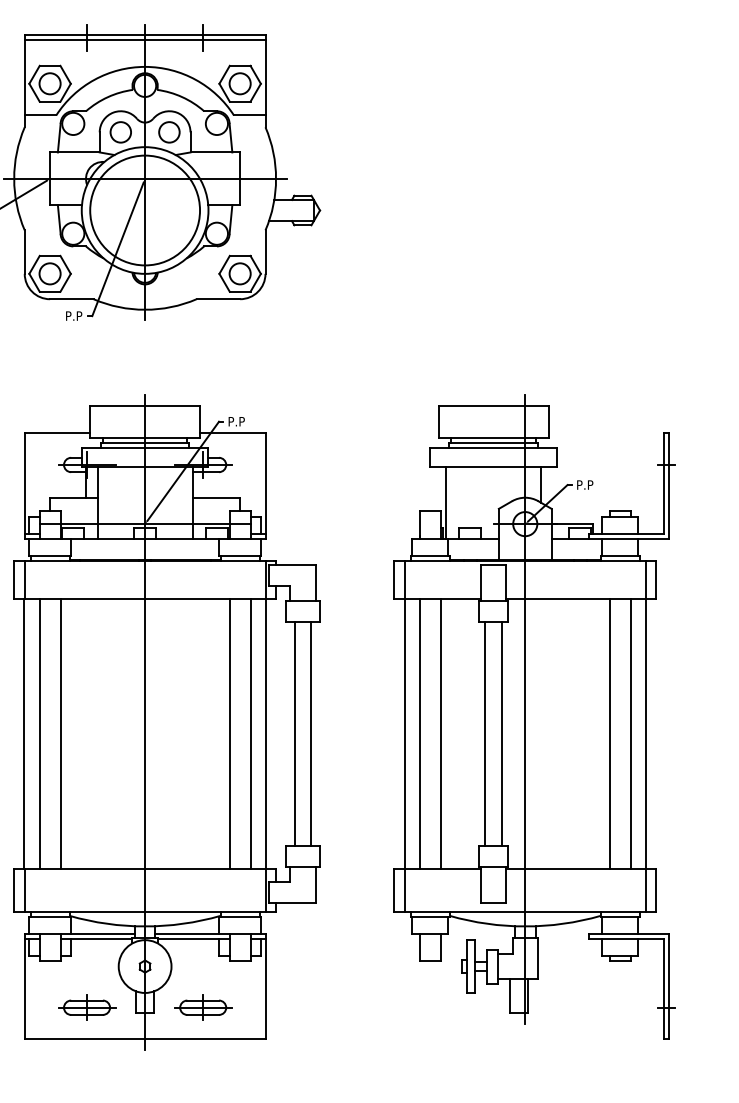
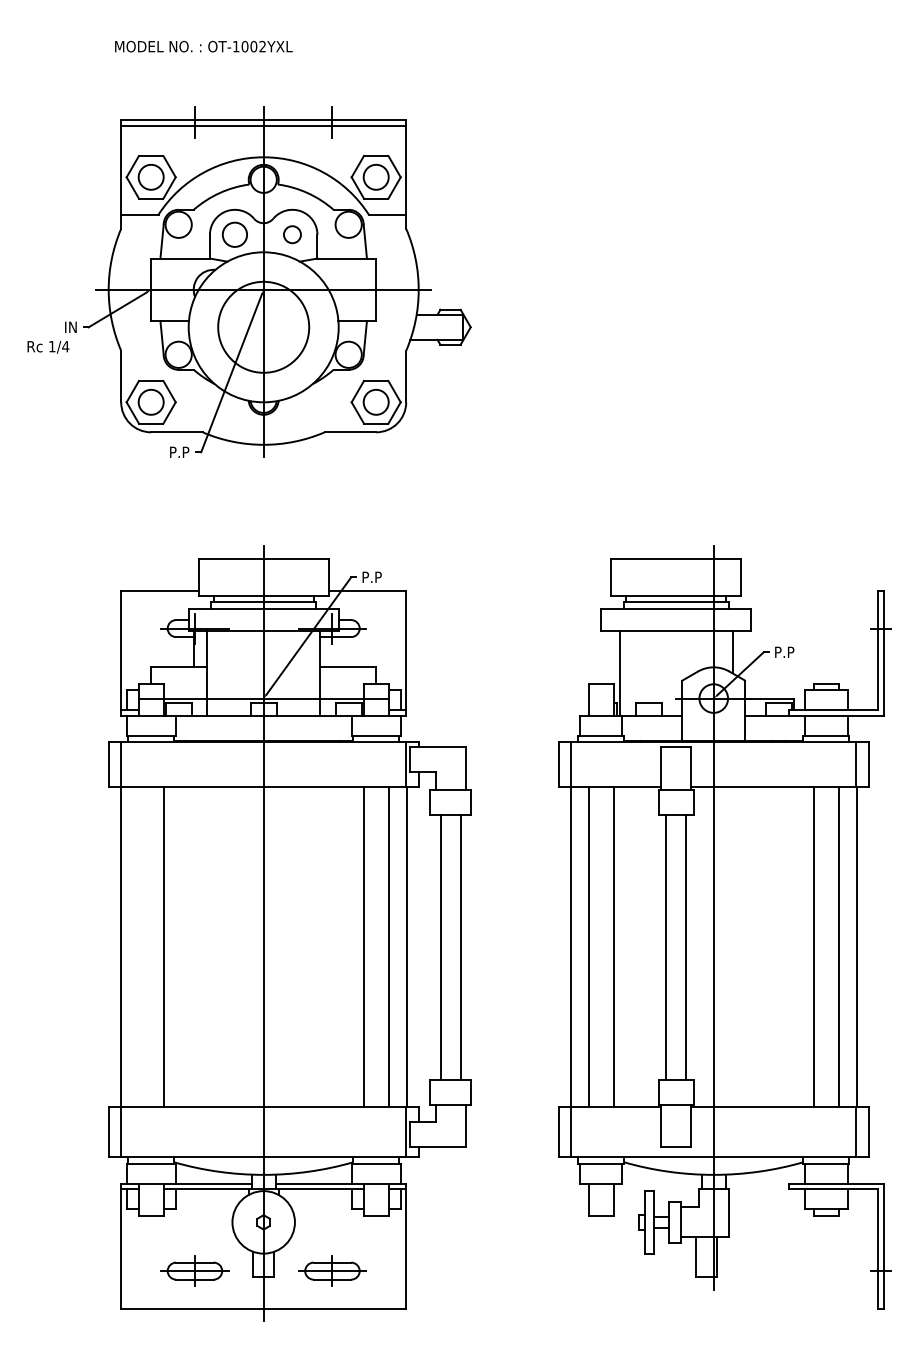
circle: (169, 132) -> (292, 234), size x0.7
circle: (144, 210) -> (263, 327), size x0.7
line: (39, 734) -> (138, 947), removed

